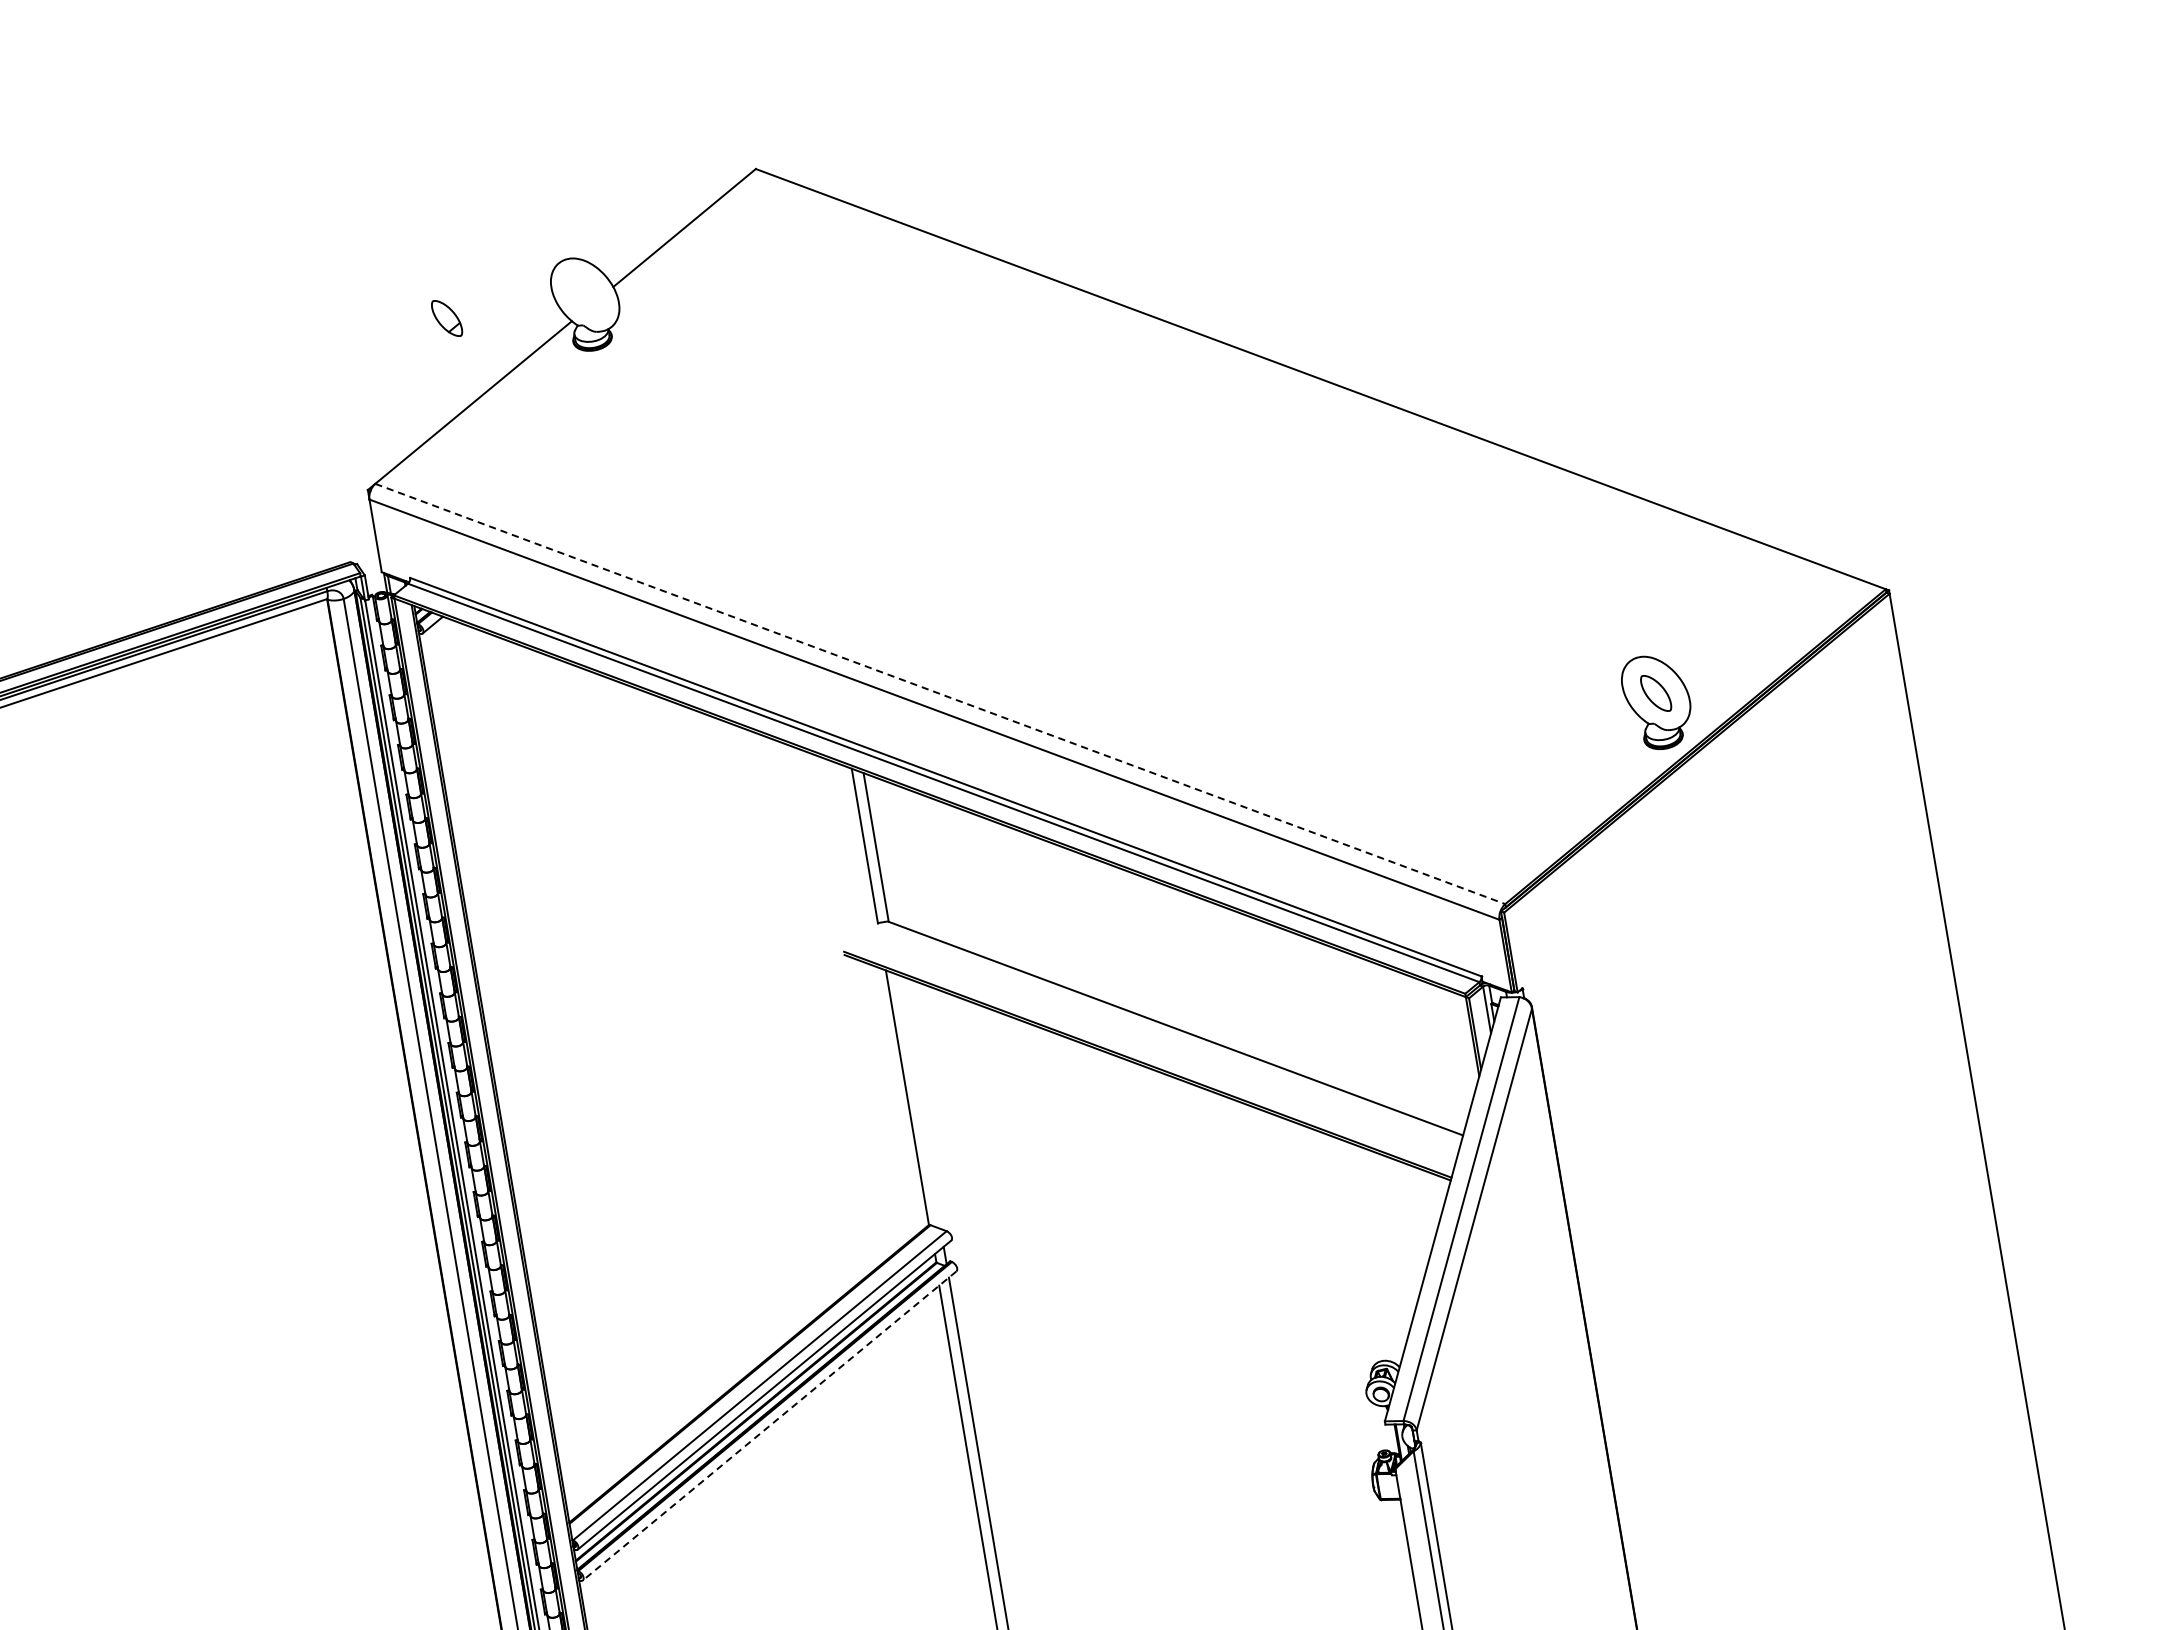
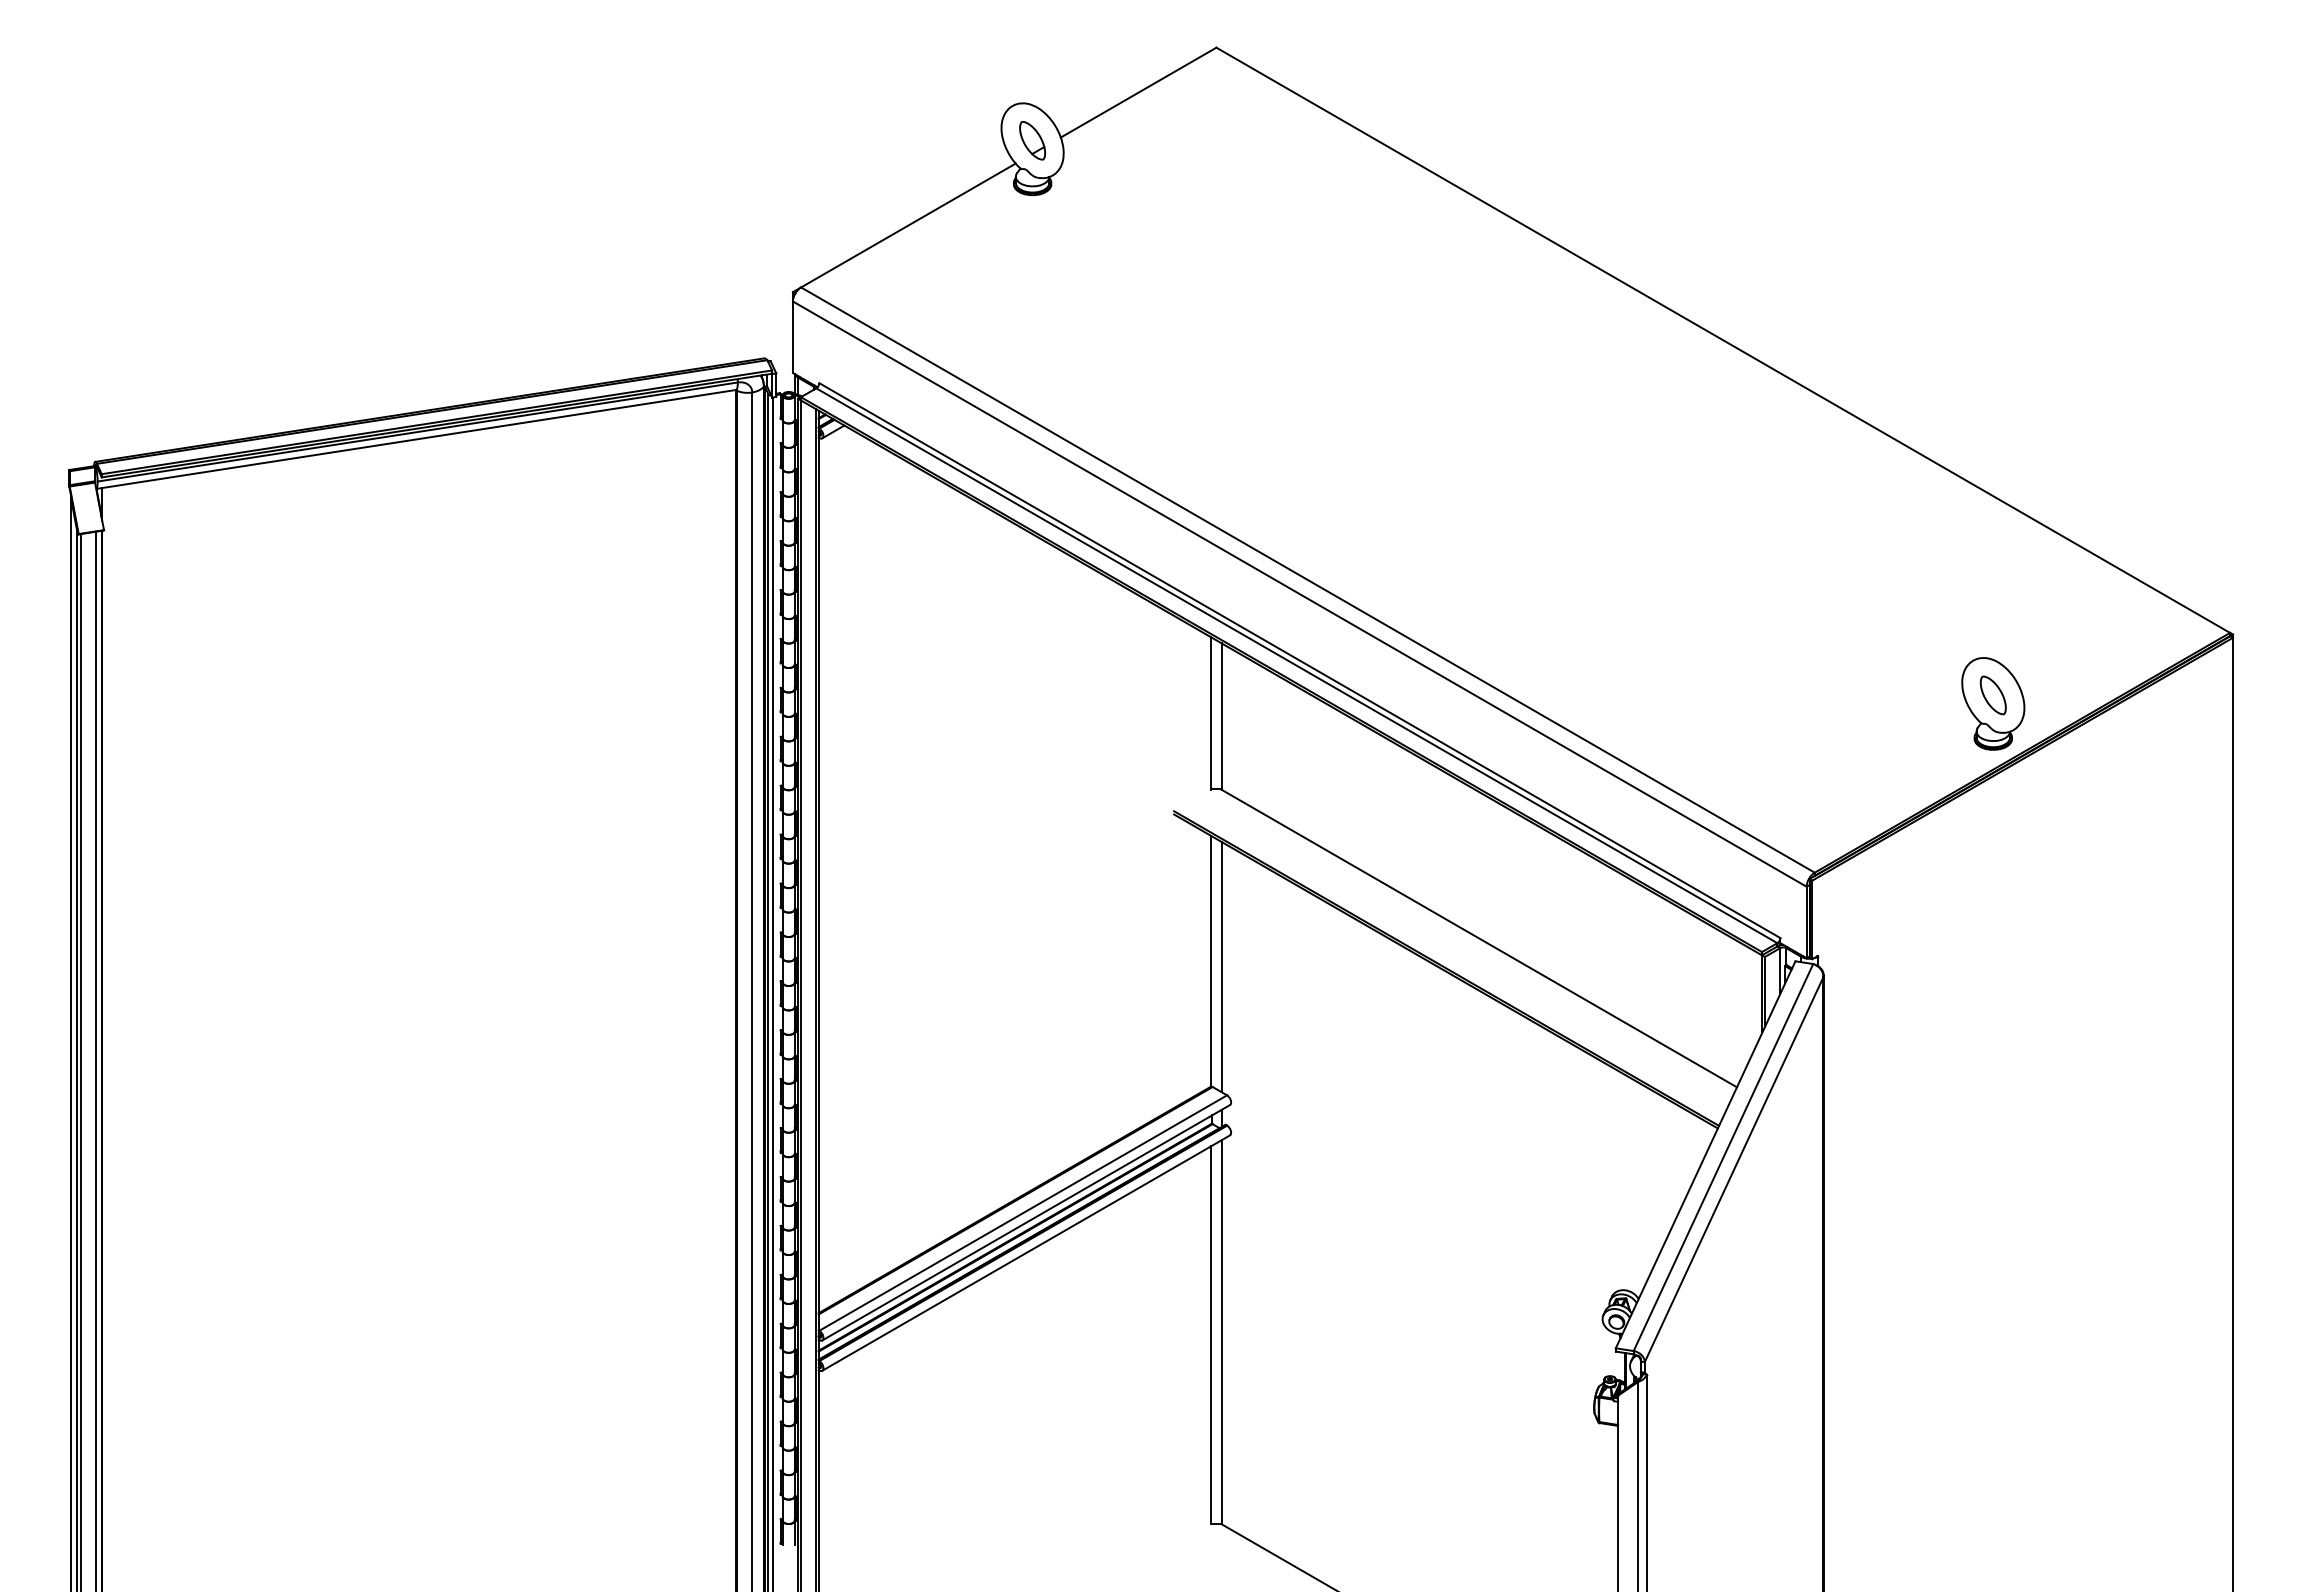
part: (446, 318) -> (1032, 140), moved
line: (940, 694) -> (1308, 580), dashed -> solid
line: (919, 1102) -> (1221, 967), added
line: (769, 1426) -> (1025, 1253), dashed -> solid

